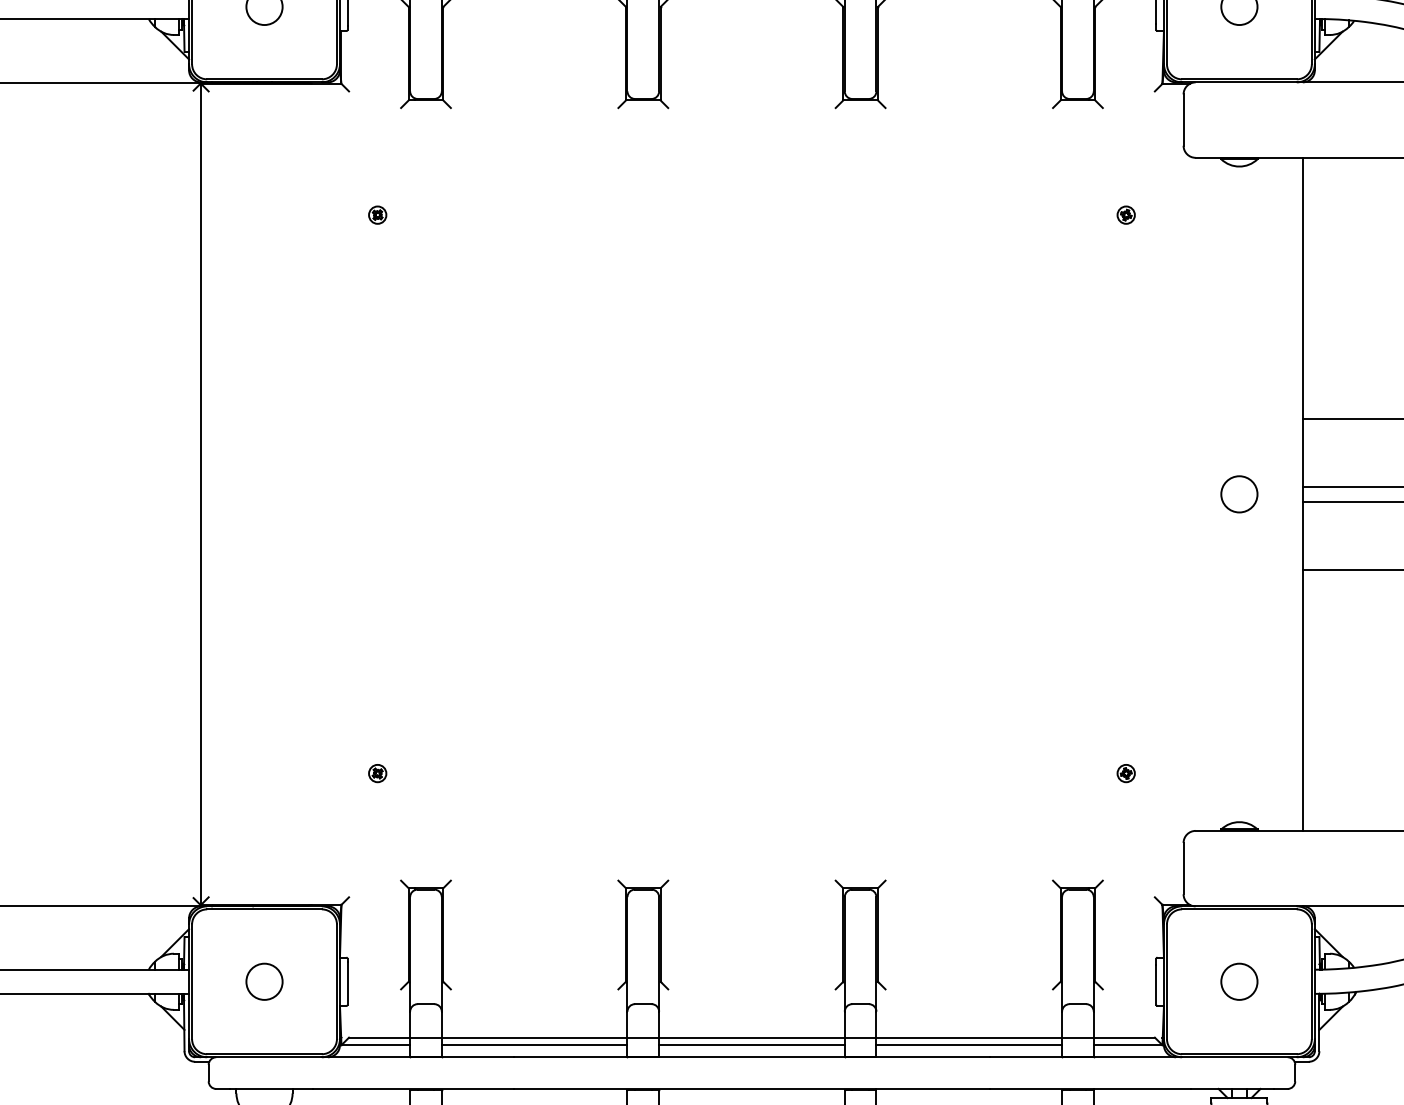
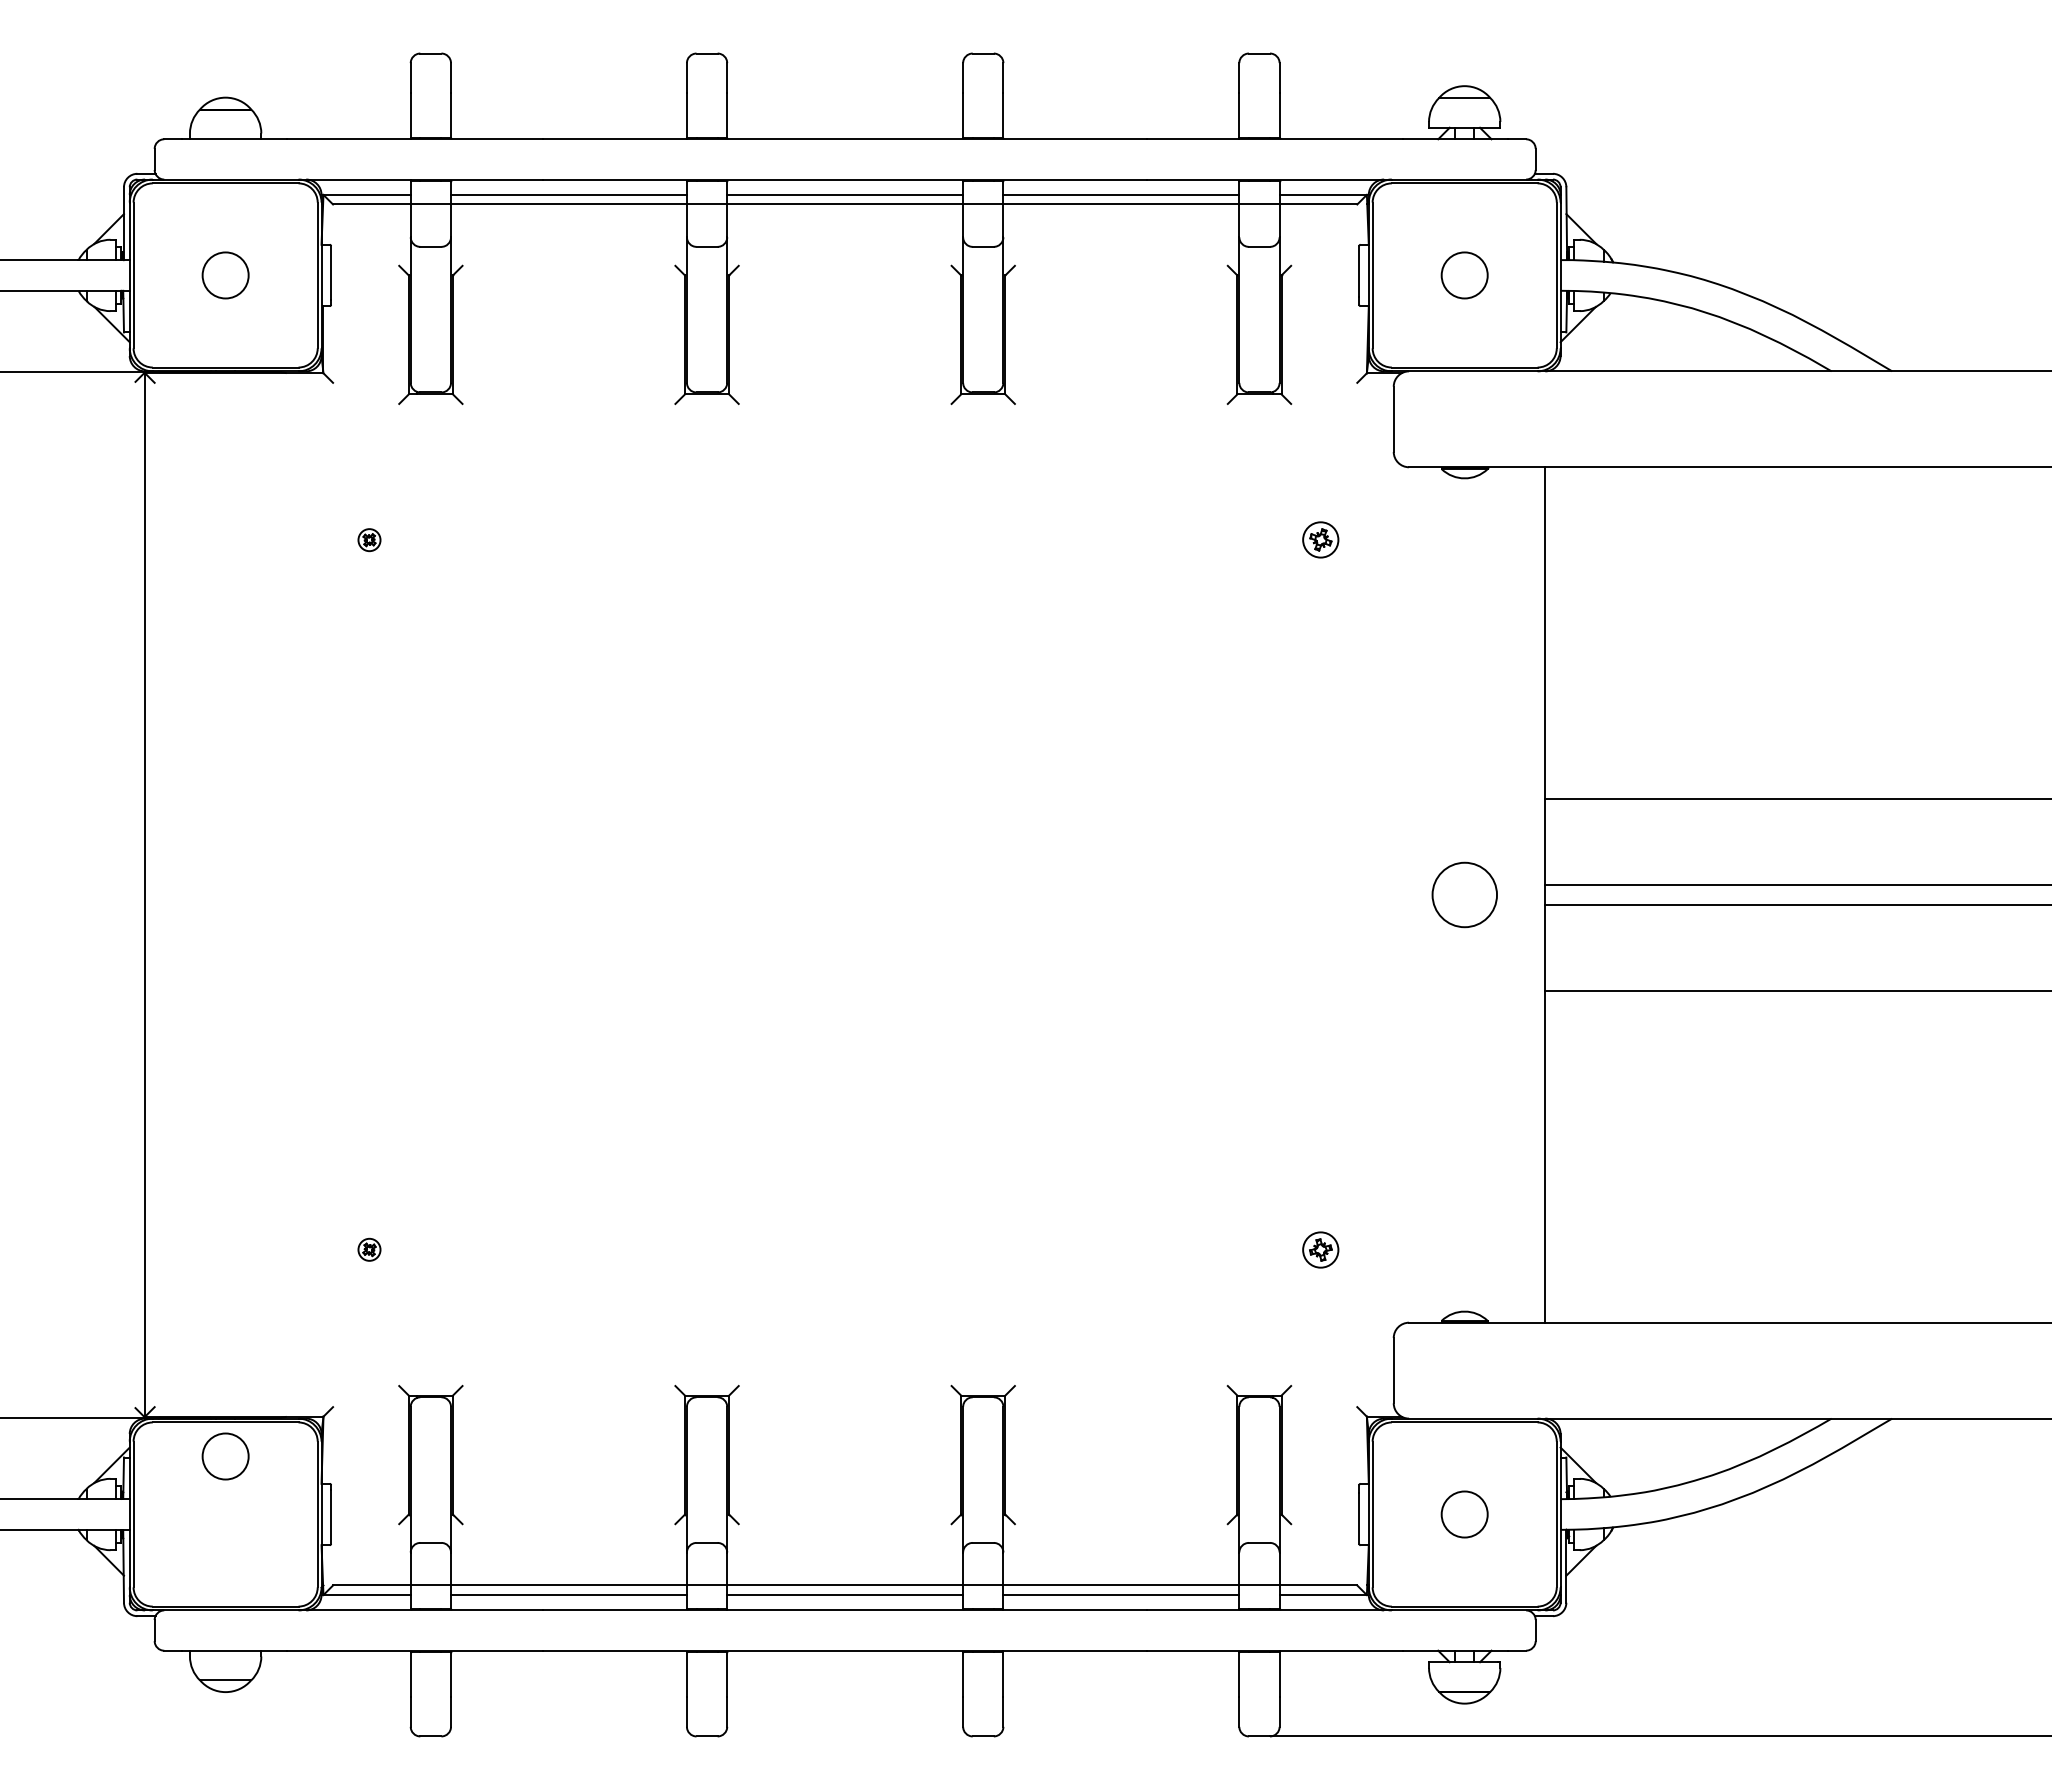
part: (1125, 215) -> (1320, 540), size x1.6
circle: (1239, 493) -> (1464, 894), size x1.4
part: (1125, 773) -> (1320, 1249), size x1.6
circle: (264, 981) -> (225, 1456), moved

